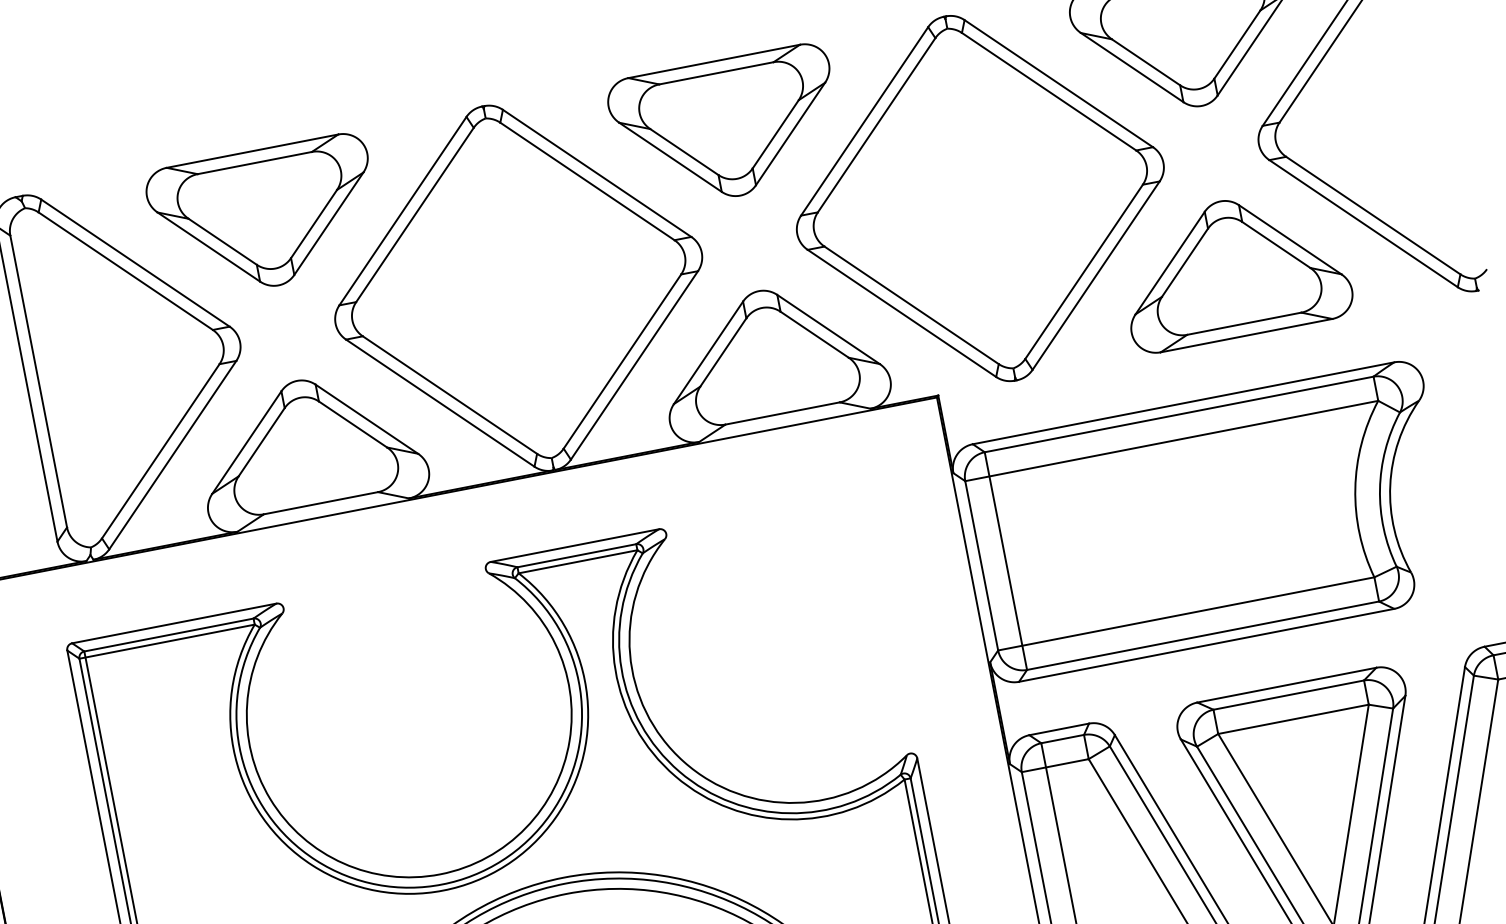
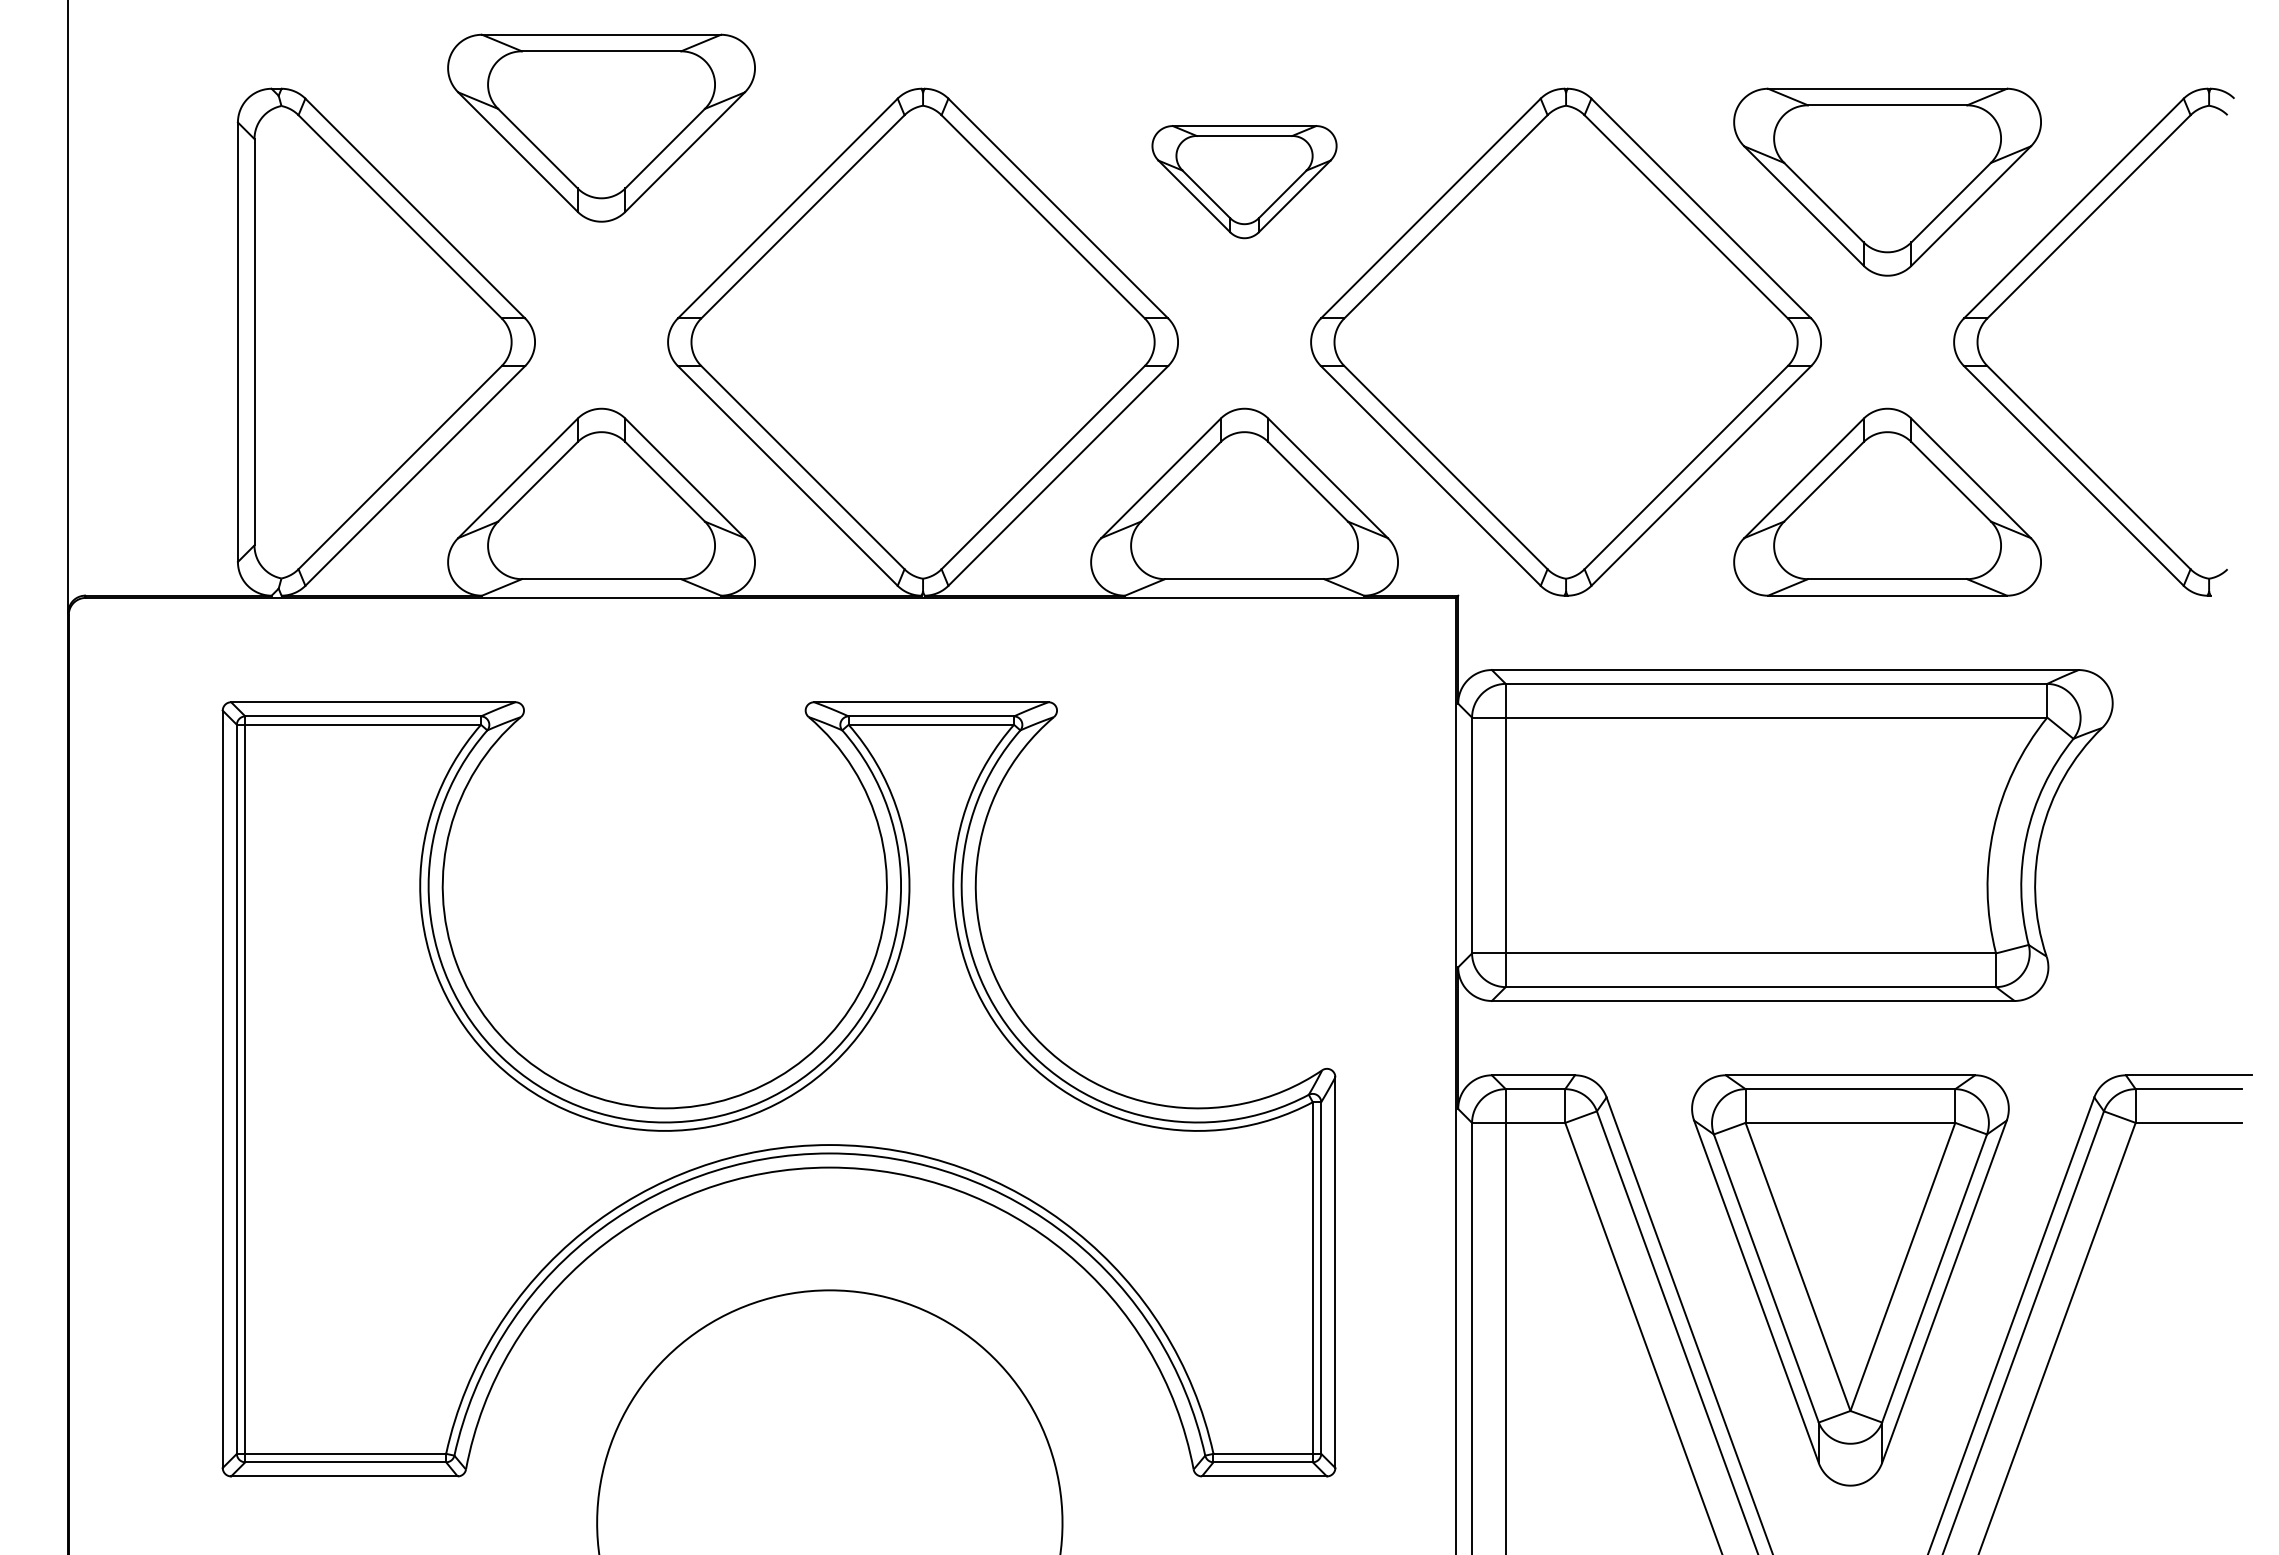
part: (727, 128) -> (1244, 181), size x0.6
part: (265, 217) -> (601, 127), moved

